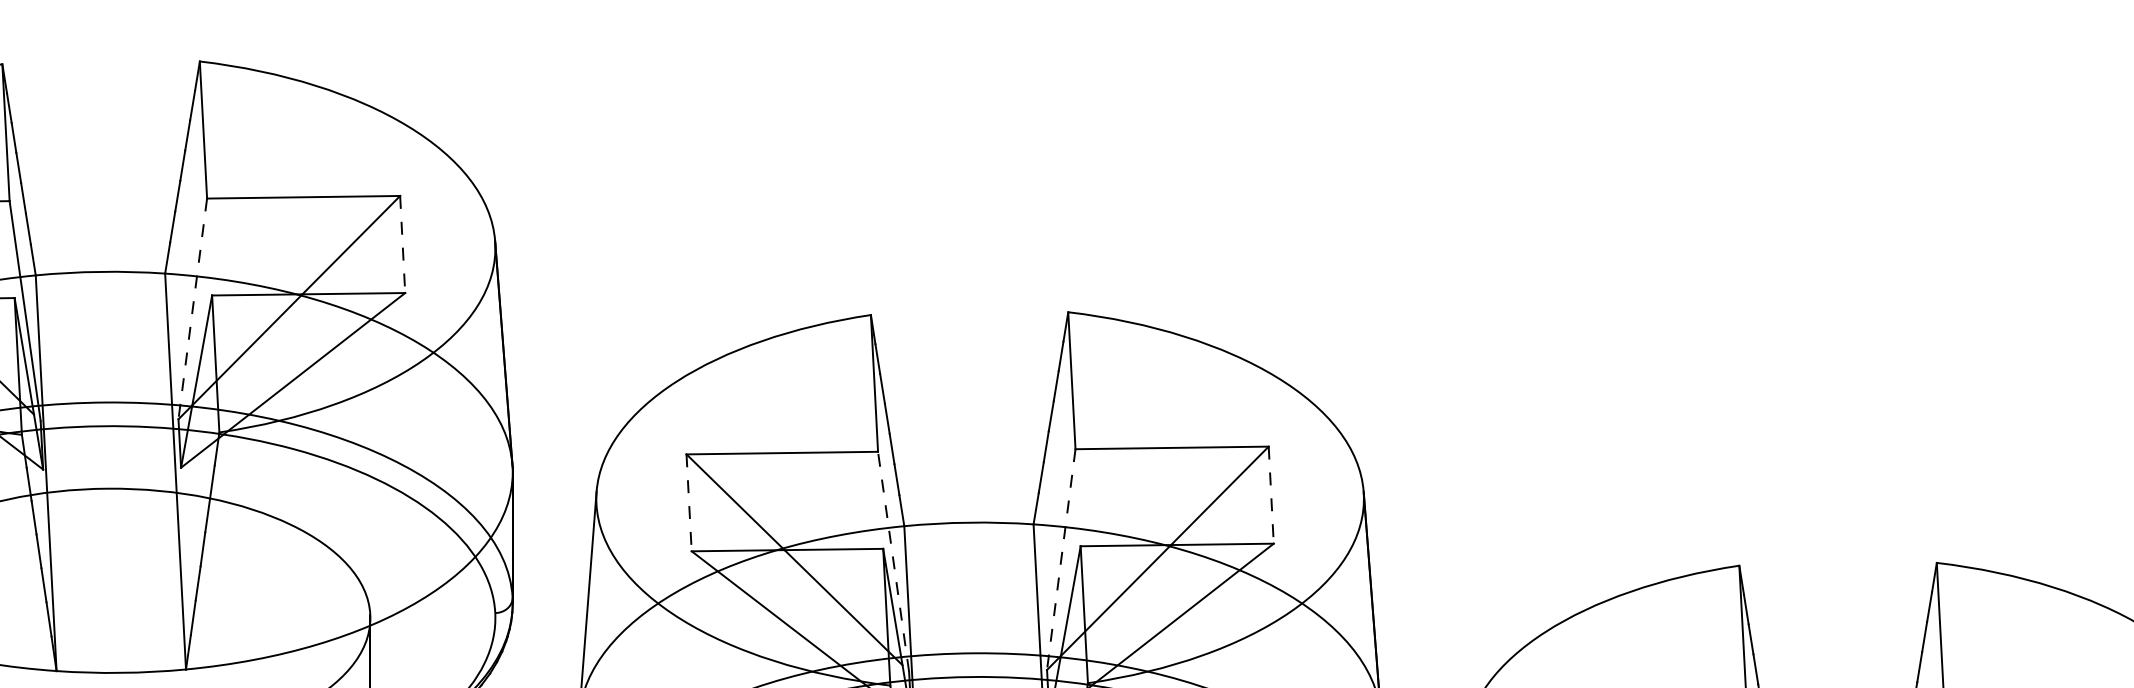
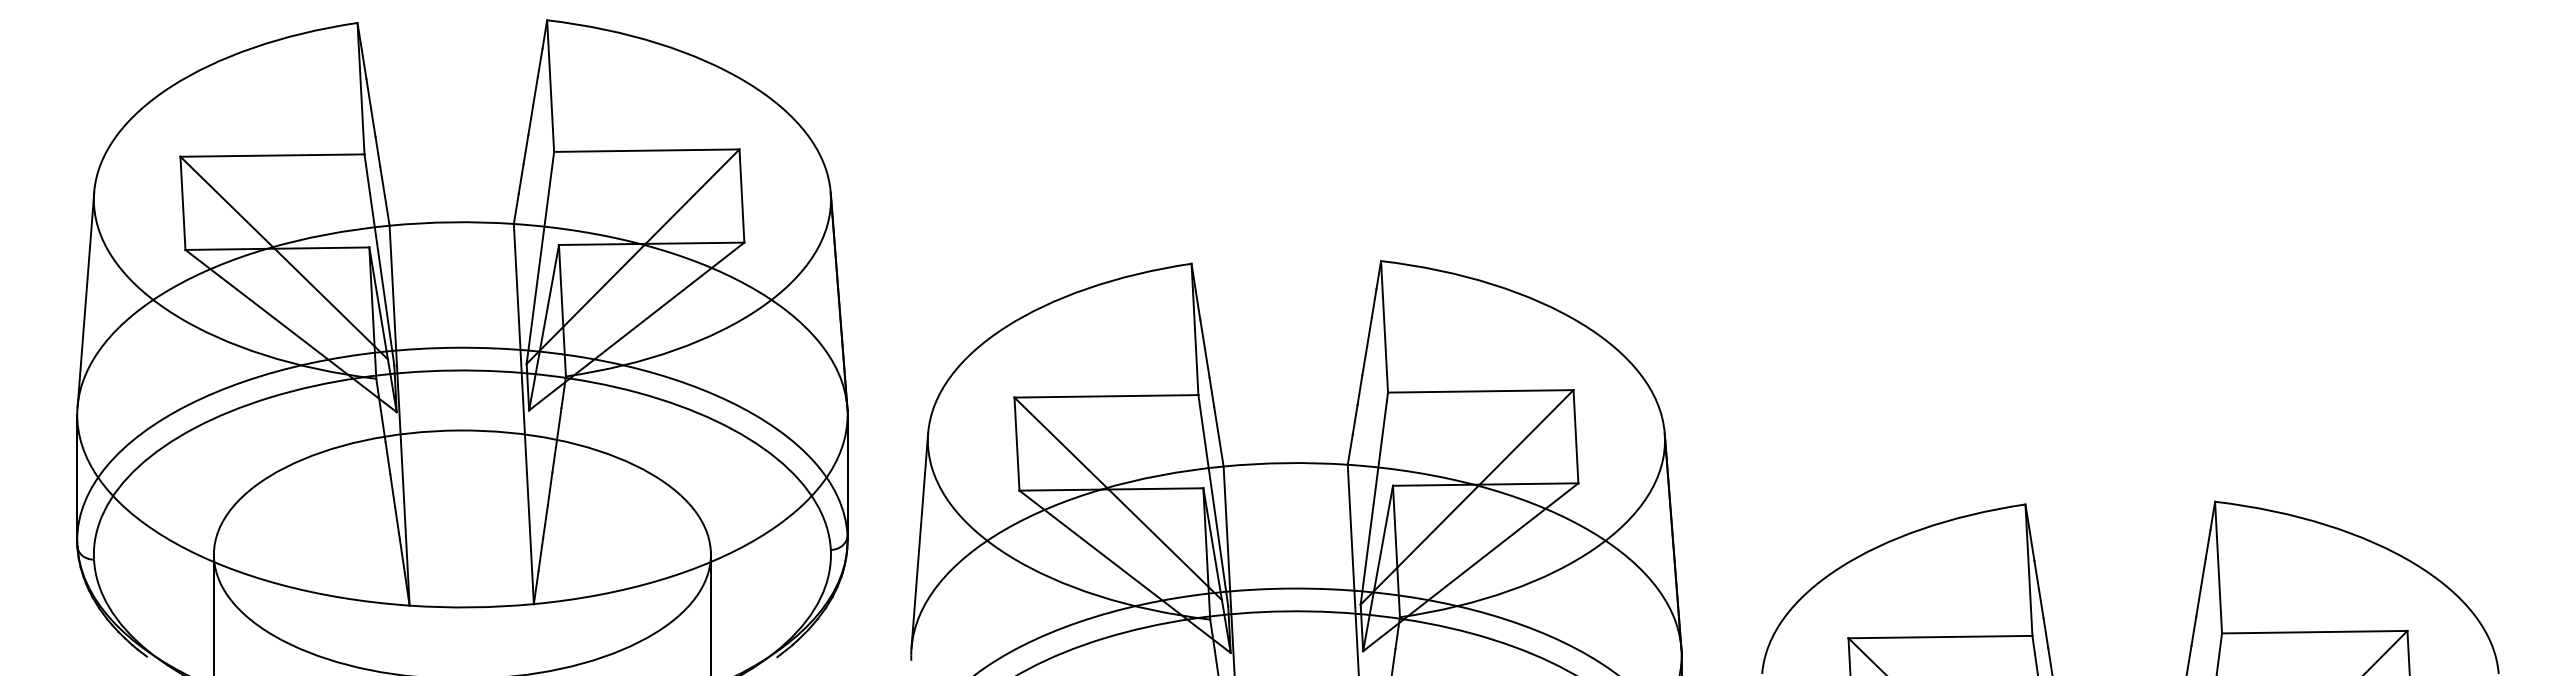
line: (402, 244) -> (741, 196), dashed -> solid
line: (192, 308) -> (540, 257), dashed -> solid
line: (1270, 494) -> (1575, 436), dashed -> solid
line: (688, 503) -> (1016, 444), dashed -> solid
line: (1061, 559) -> (1374, 498), dashed -> solid
line: (893, 561) -> (1213, 500), dashed -> solid

